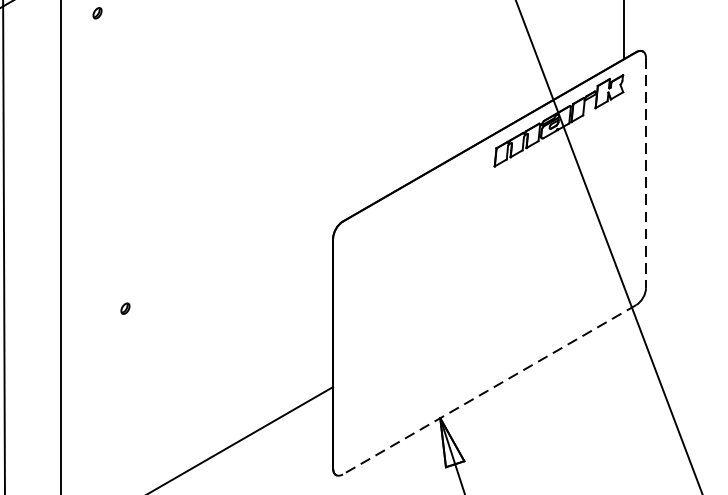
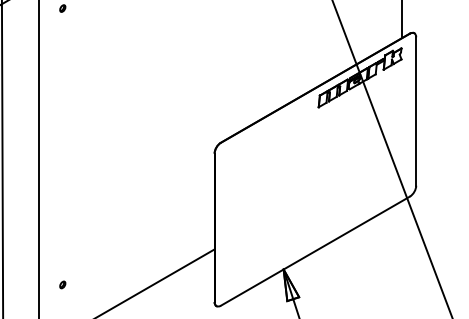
line: (646, 174) -> (416, 112), dashed -> solid
part: (125, 308) -> (62, 284), moved
line: (489, 390) -> (315, 251), dashed -> solid

